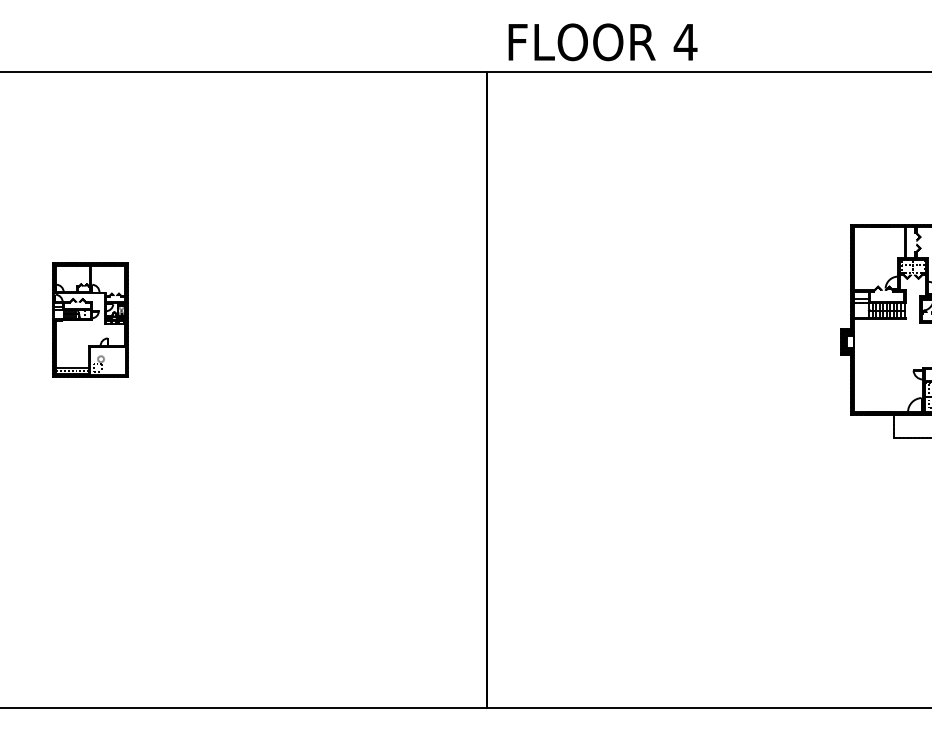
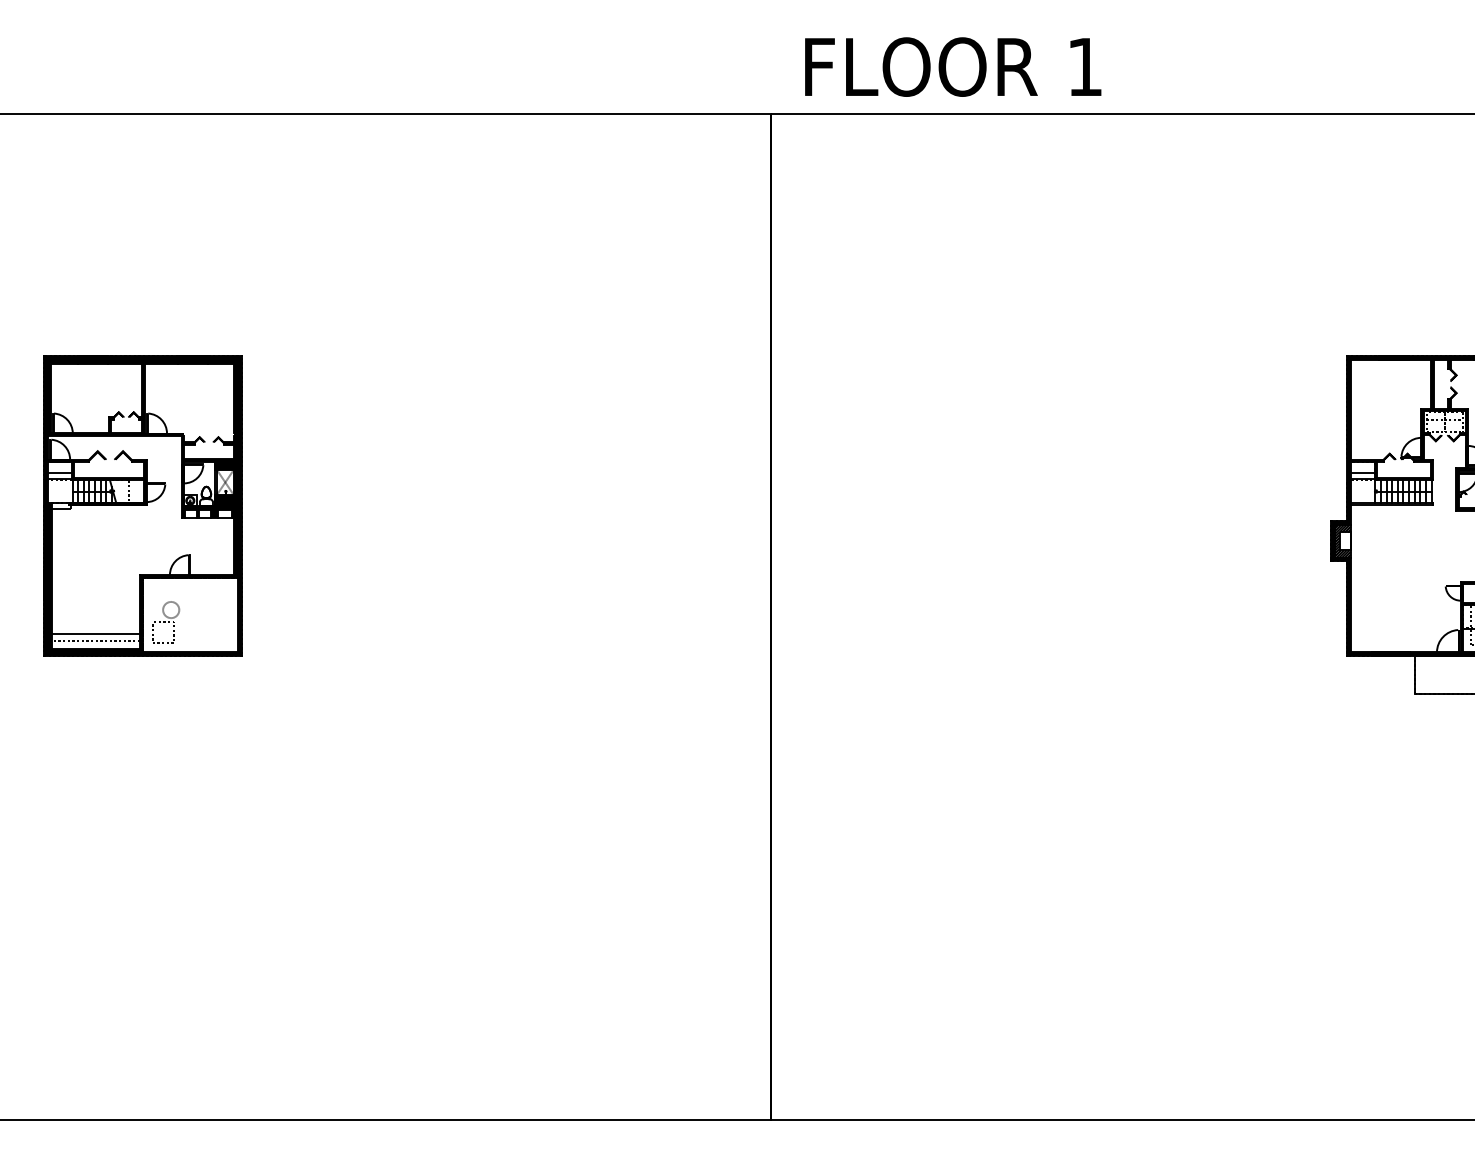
text: (685, 42) -> (1084, 67), 4 -> 1
part: (90, 319) -> (143, 505), size x1.67

